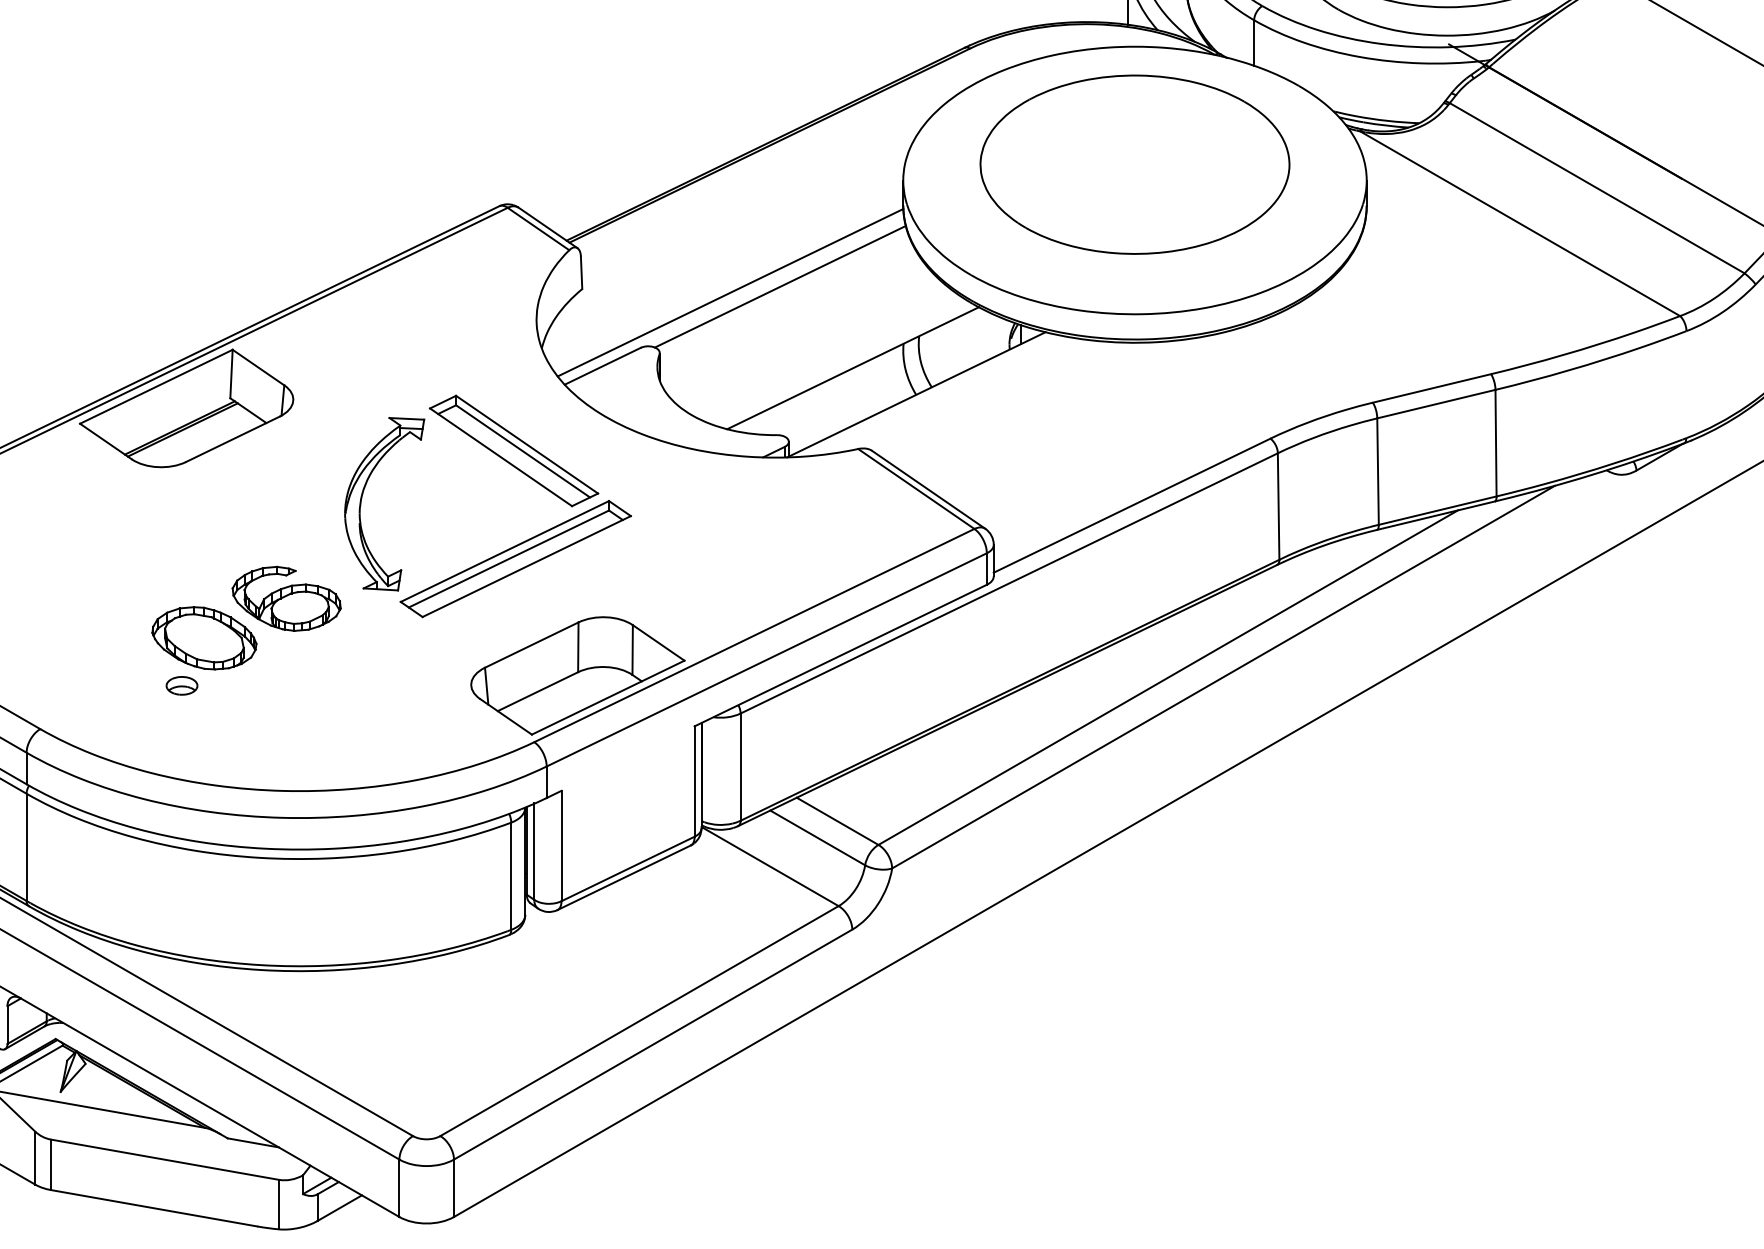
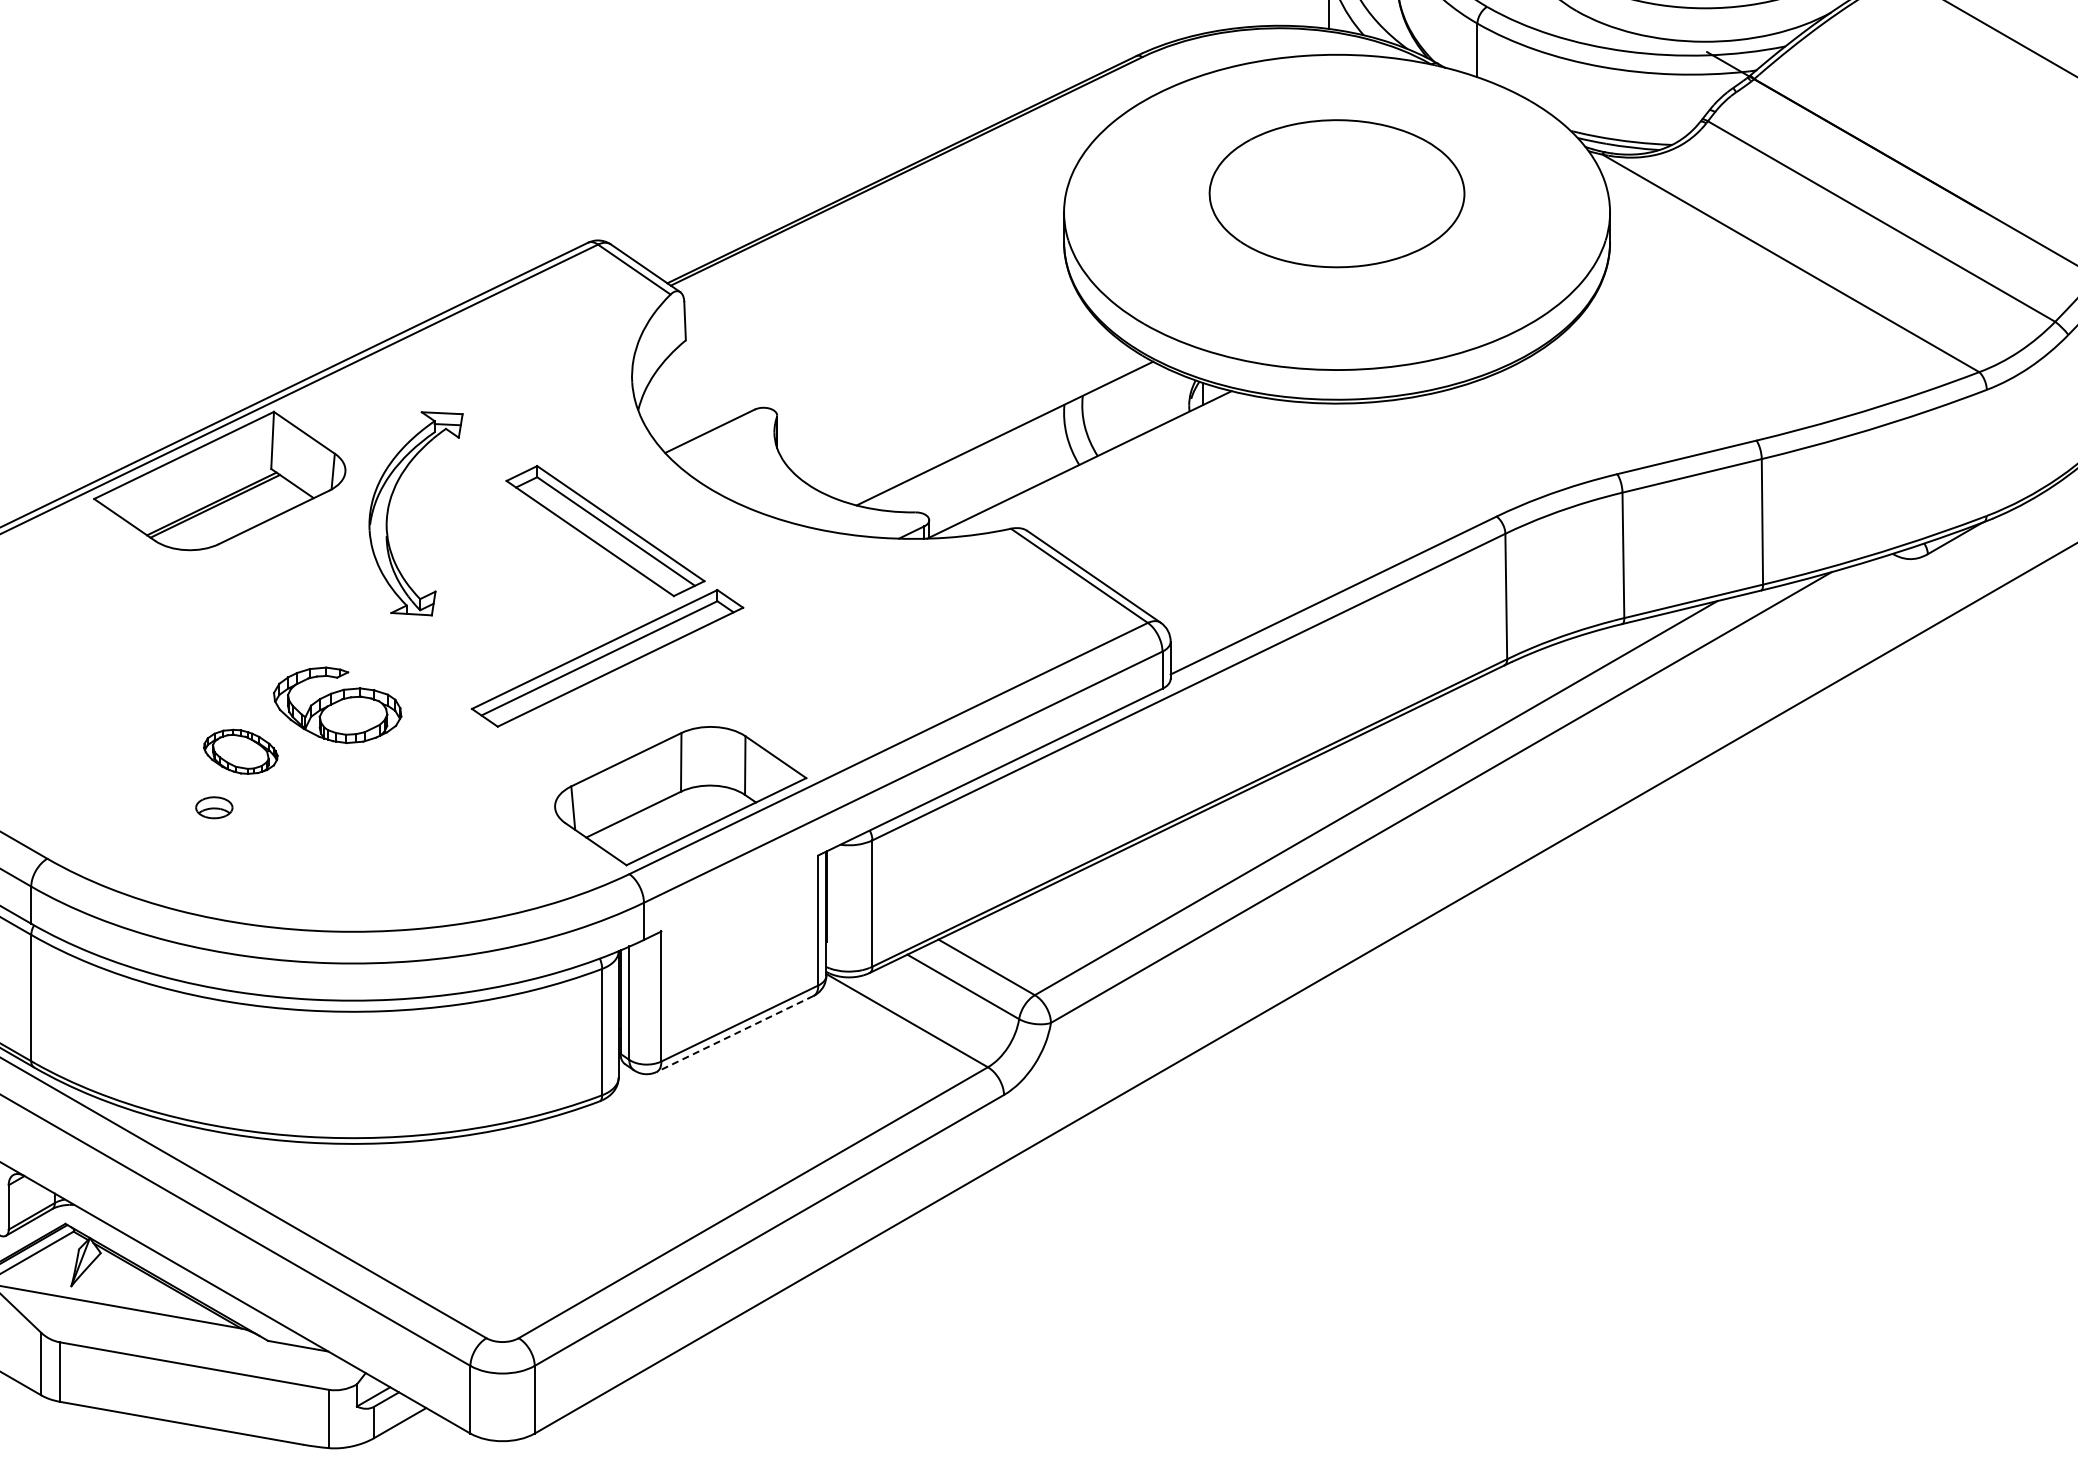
part: (1134, 164) -> (1336, 193), size x0.7
line: (780, 286) -> (919, 337), removed
line: (730, 292) -> (860, 344), removed
part: (362, 499) -> (389, 508), moved
part: (204, 638) -> (240, 751), size x0.6
line: (623, 878) -> (734, 1034), solid -> dashed

